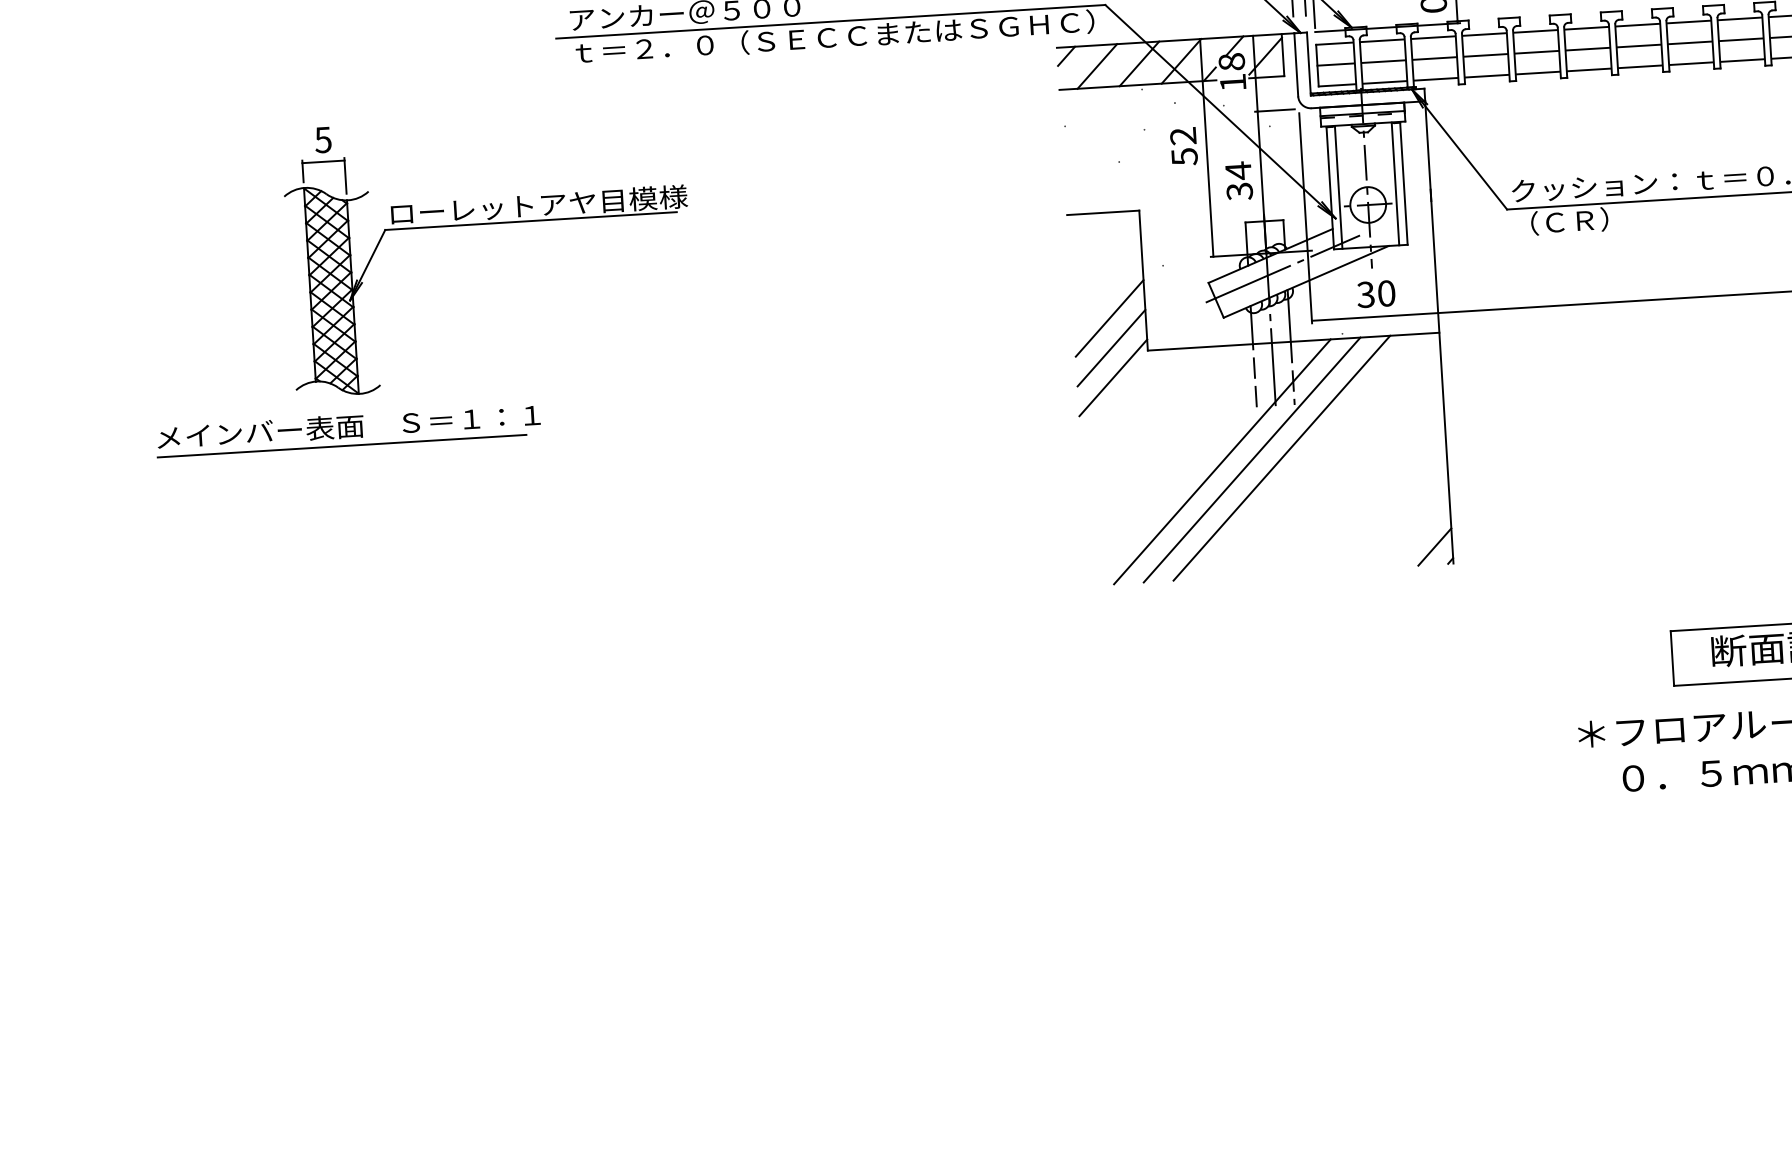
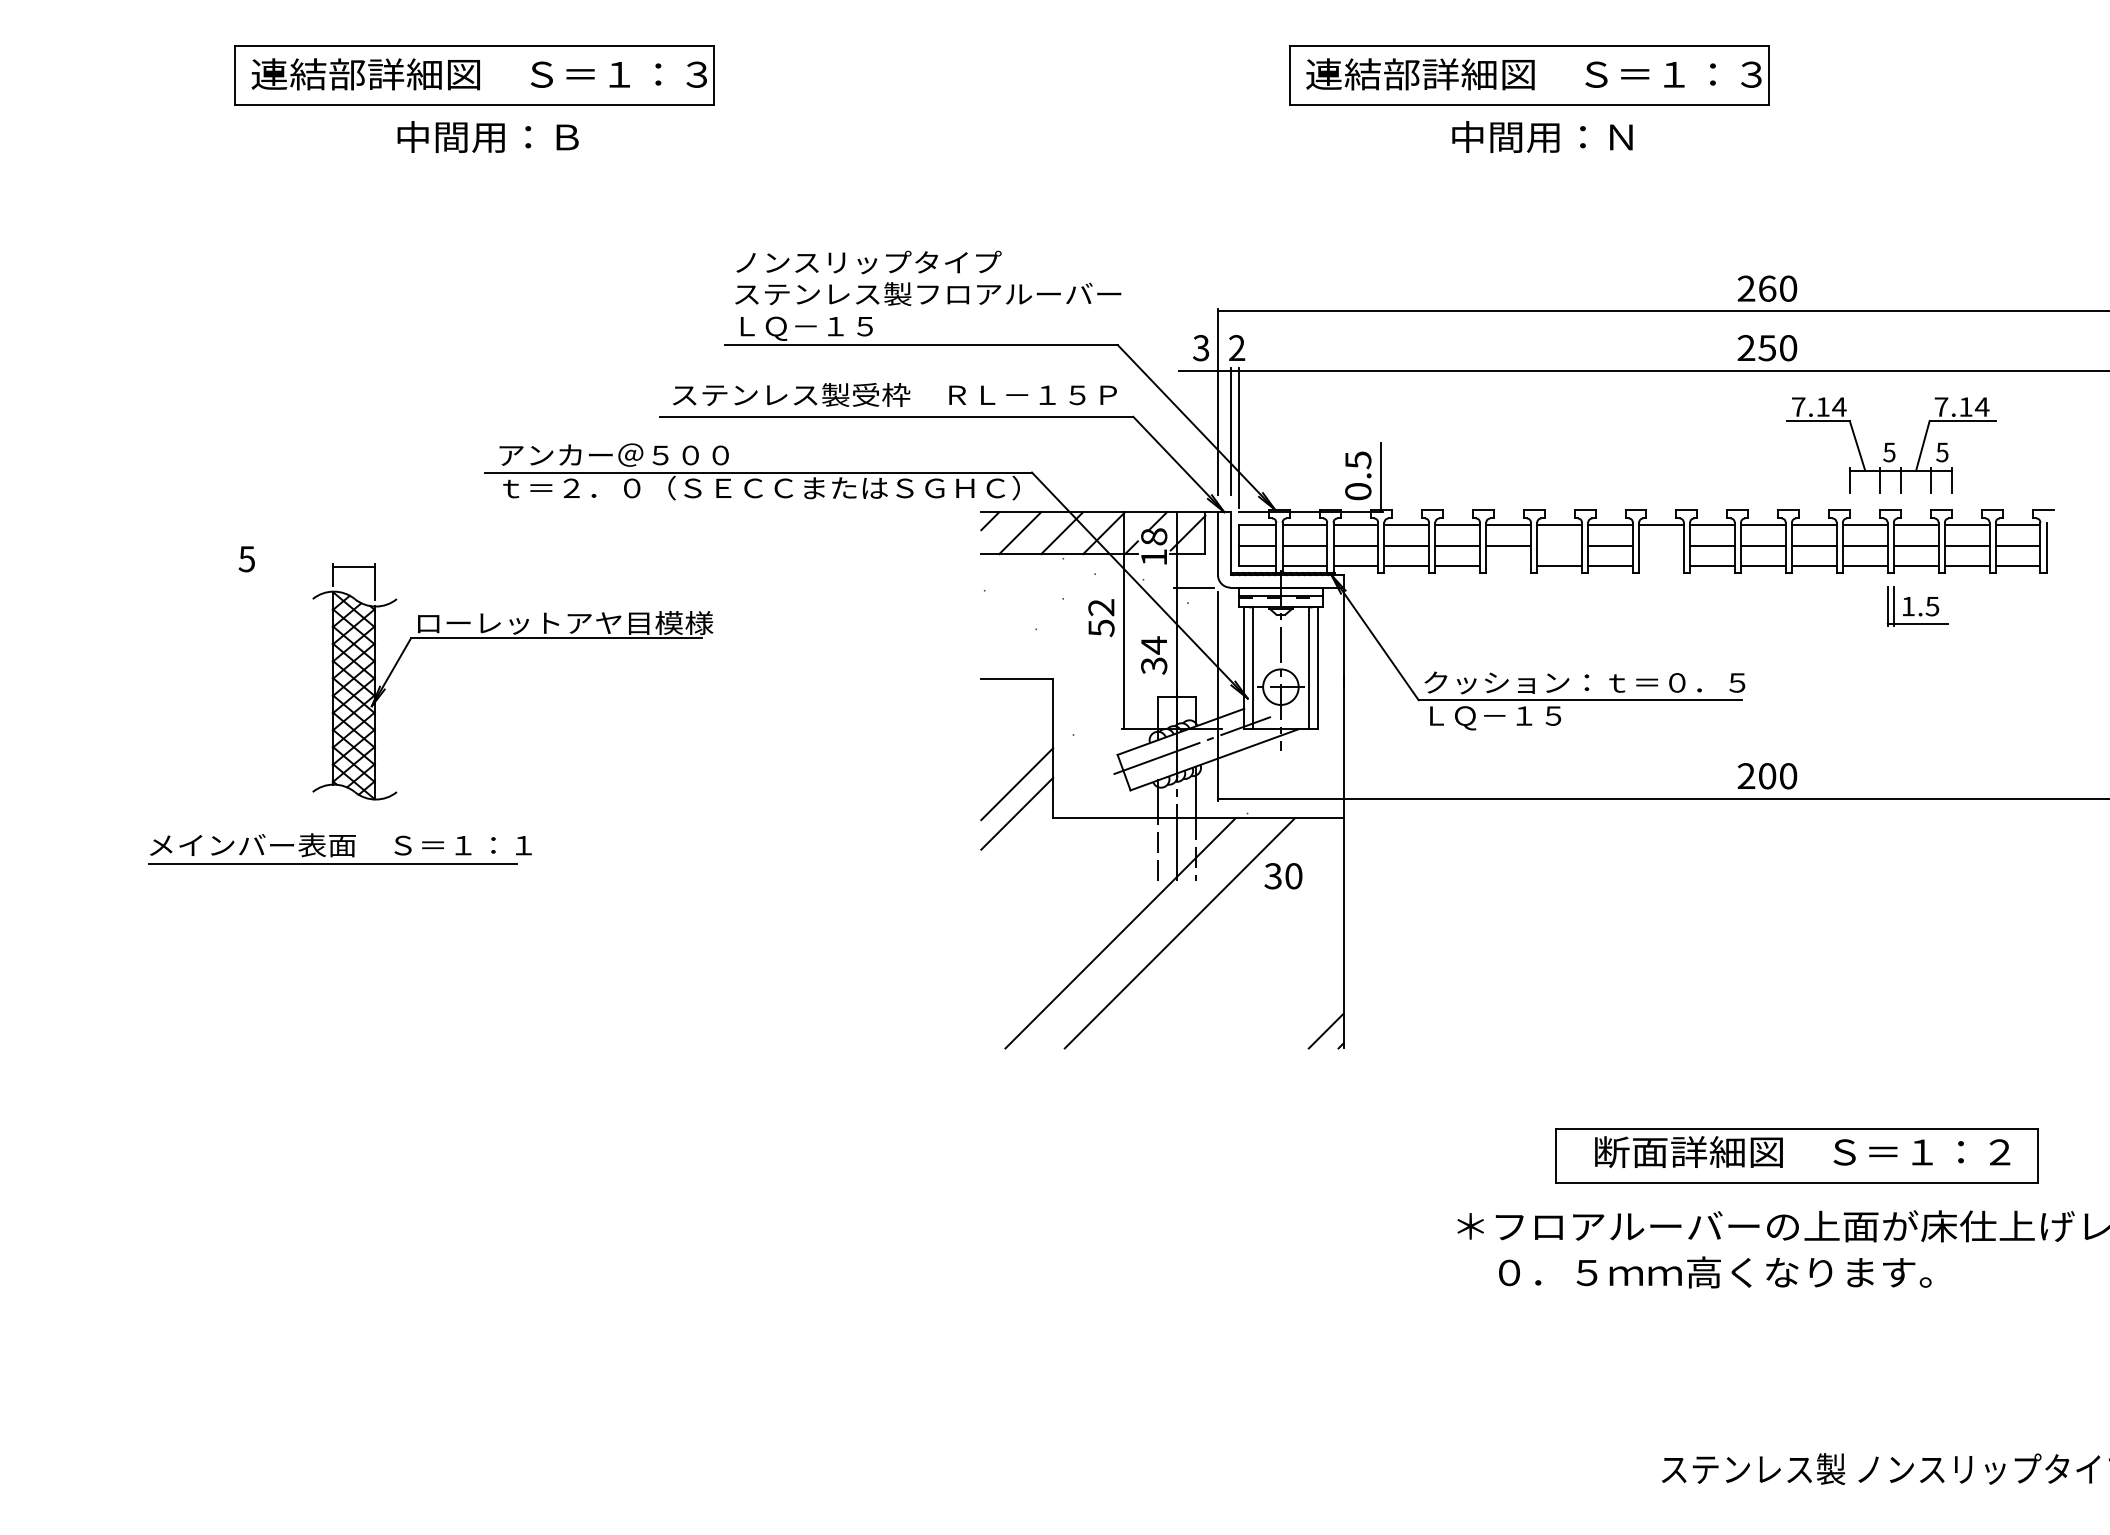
line: (1741, 39) -> (1661, 545), removed
line: (1638, 45) -> (1559, 545), removed
line: (1742, 60) -> (1661, 566), removed
line: (1589, 69) -> (1508, 566), removed
text: (1585, 221) -> (1495, 716), （ＣＲ） -> ＬＱ－１５
part: (487, 223) -> (512, 638), moved
text: (1376, 294) -> (1283, 876), moved
line: (1113, 377) -> (1017, 843), removed
part: (347, 429) -> (339, 848), moved
line: (1252, 460) -> (1150, 933), removed

